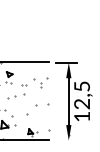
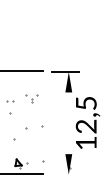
part: (40, 82) -> (31, 98), size x0.6
line: (68, 101) -> (68, 123), removed

